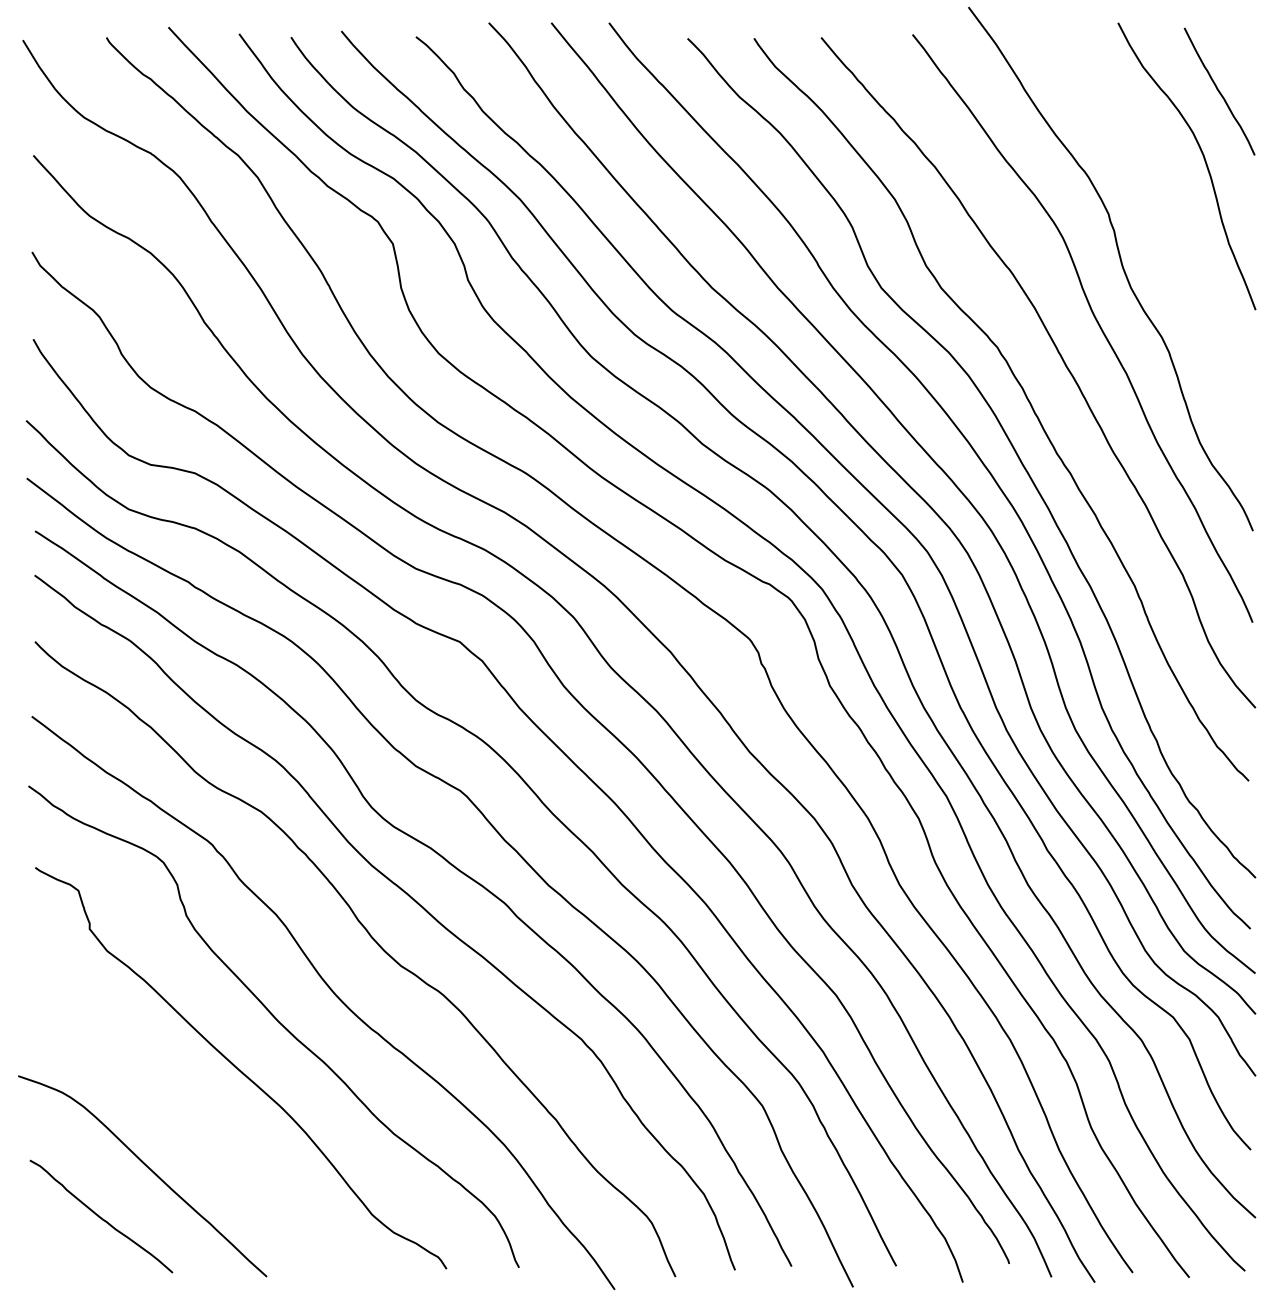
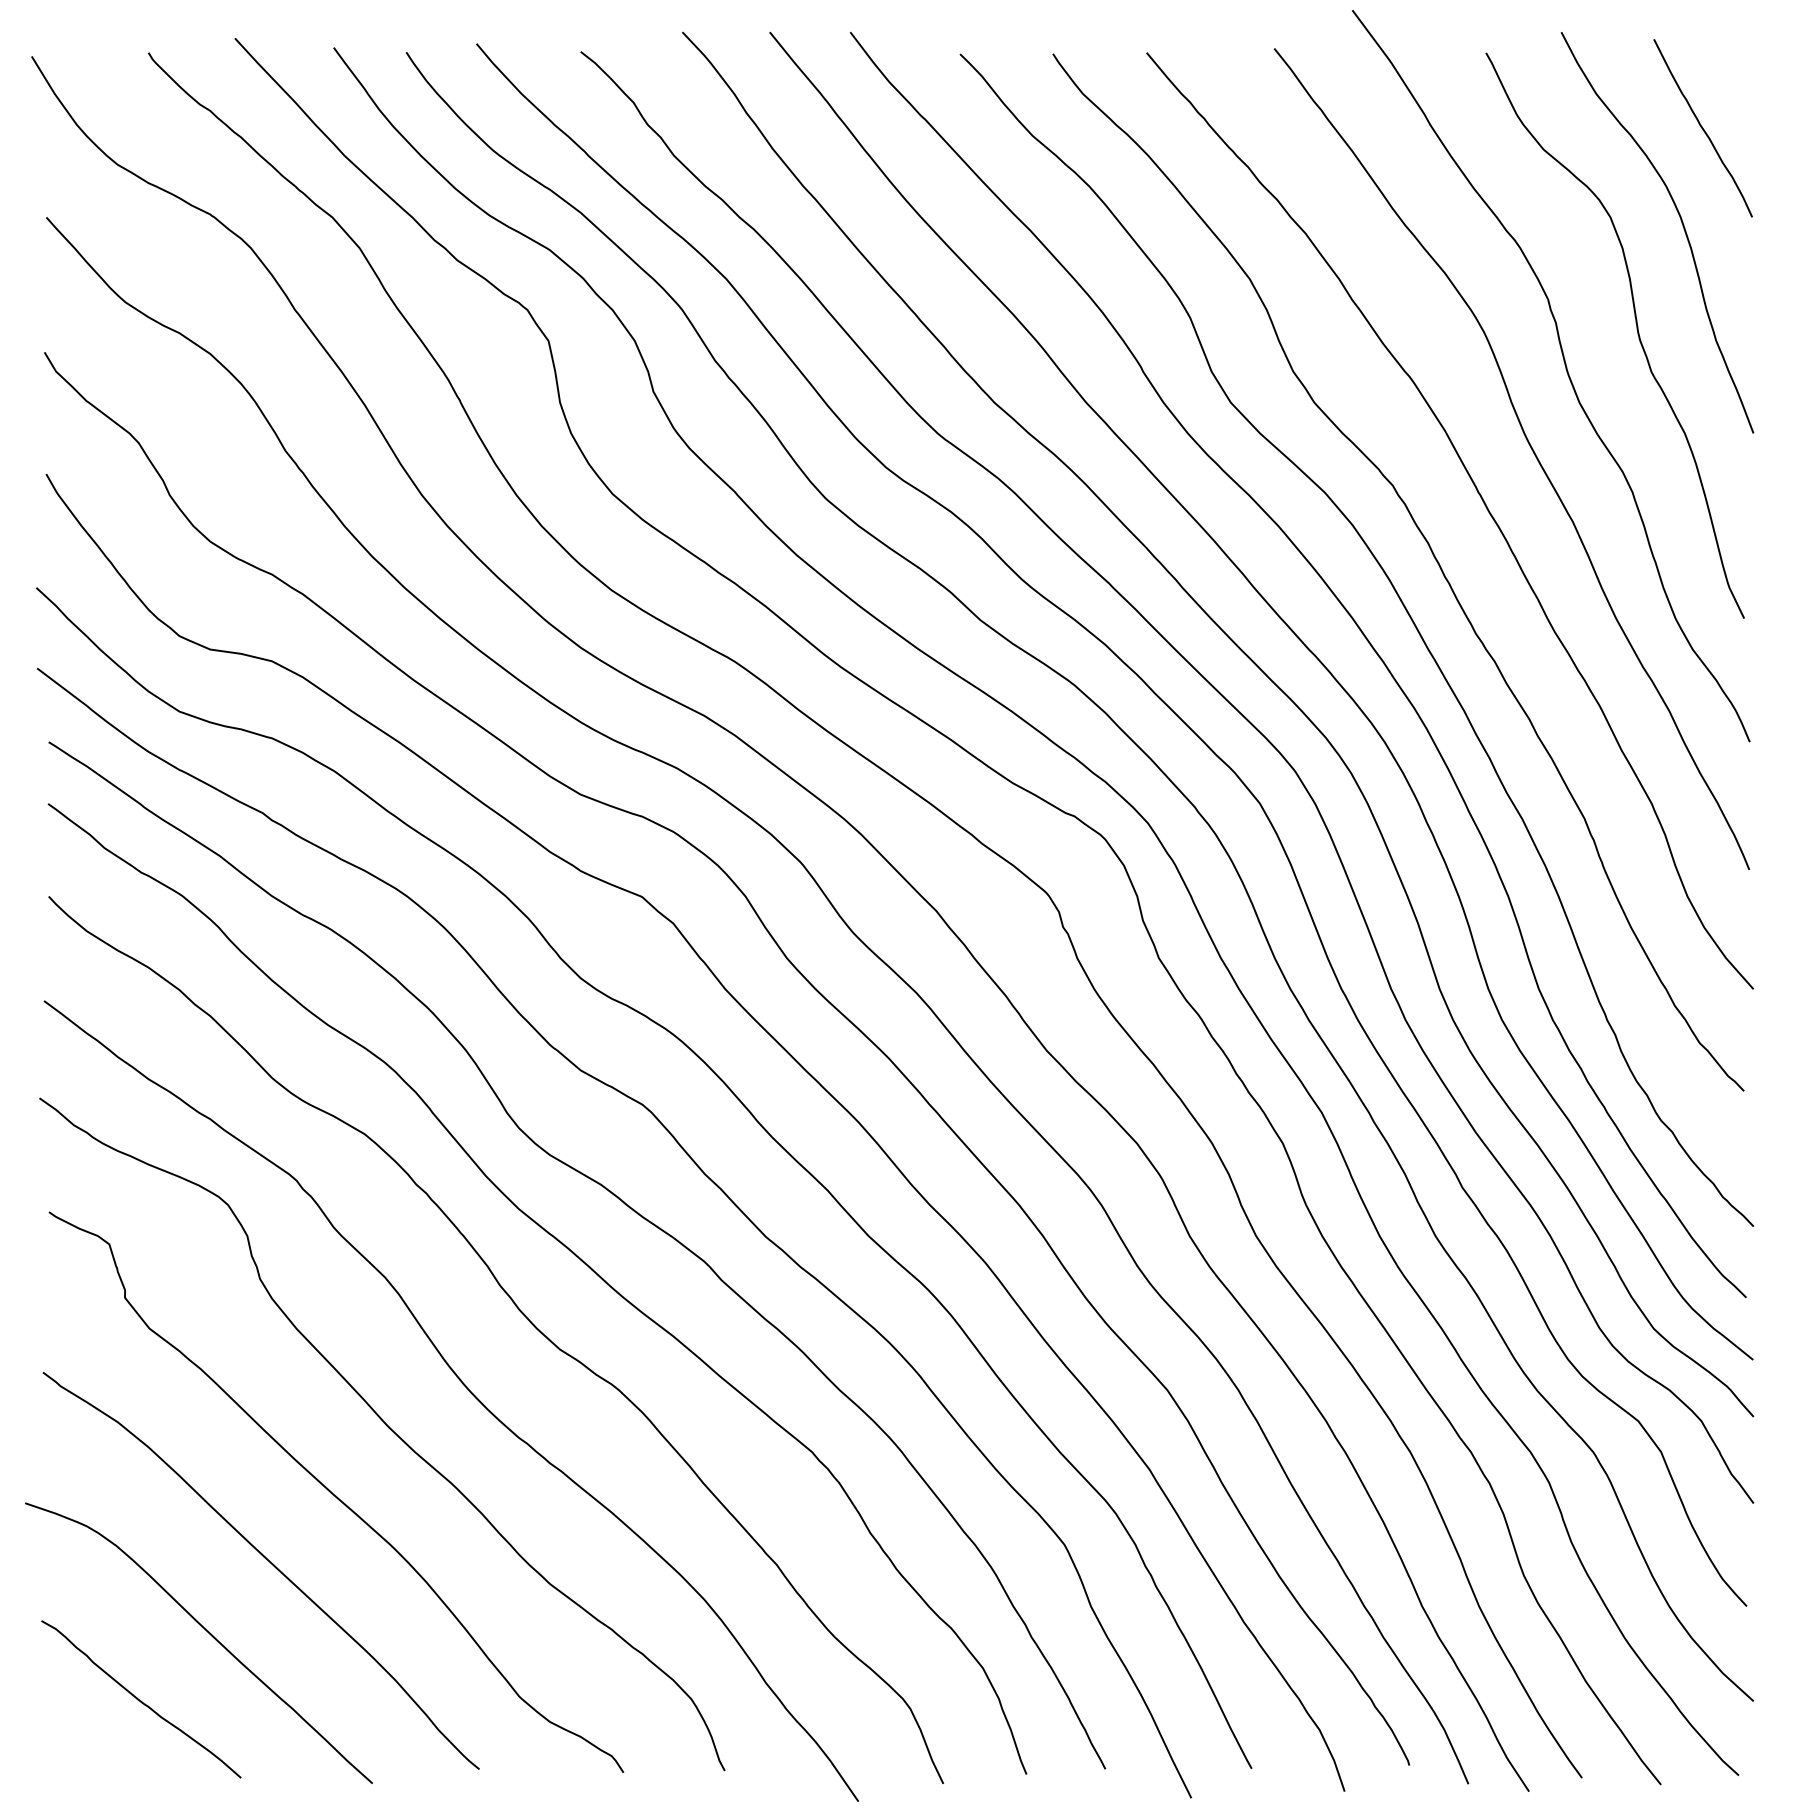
curve: (1171, 235) -> (1636, 329), added
curve: (192, 1117) -> (268, 1561), added

